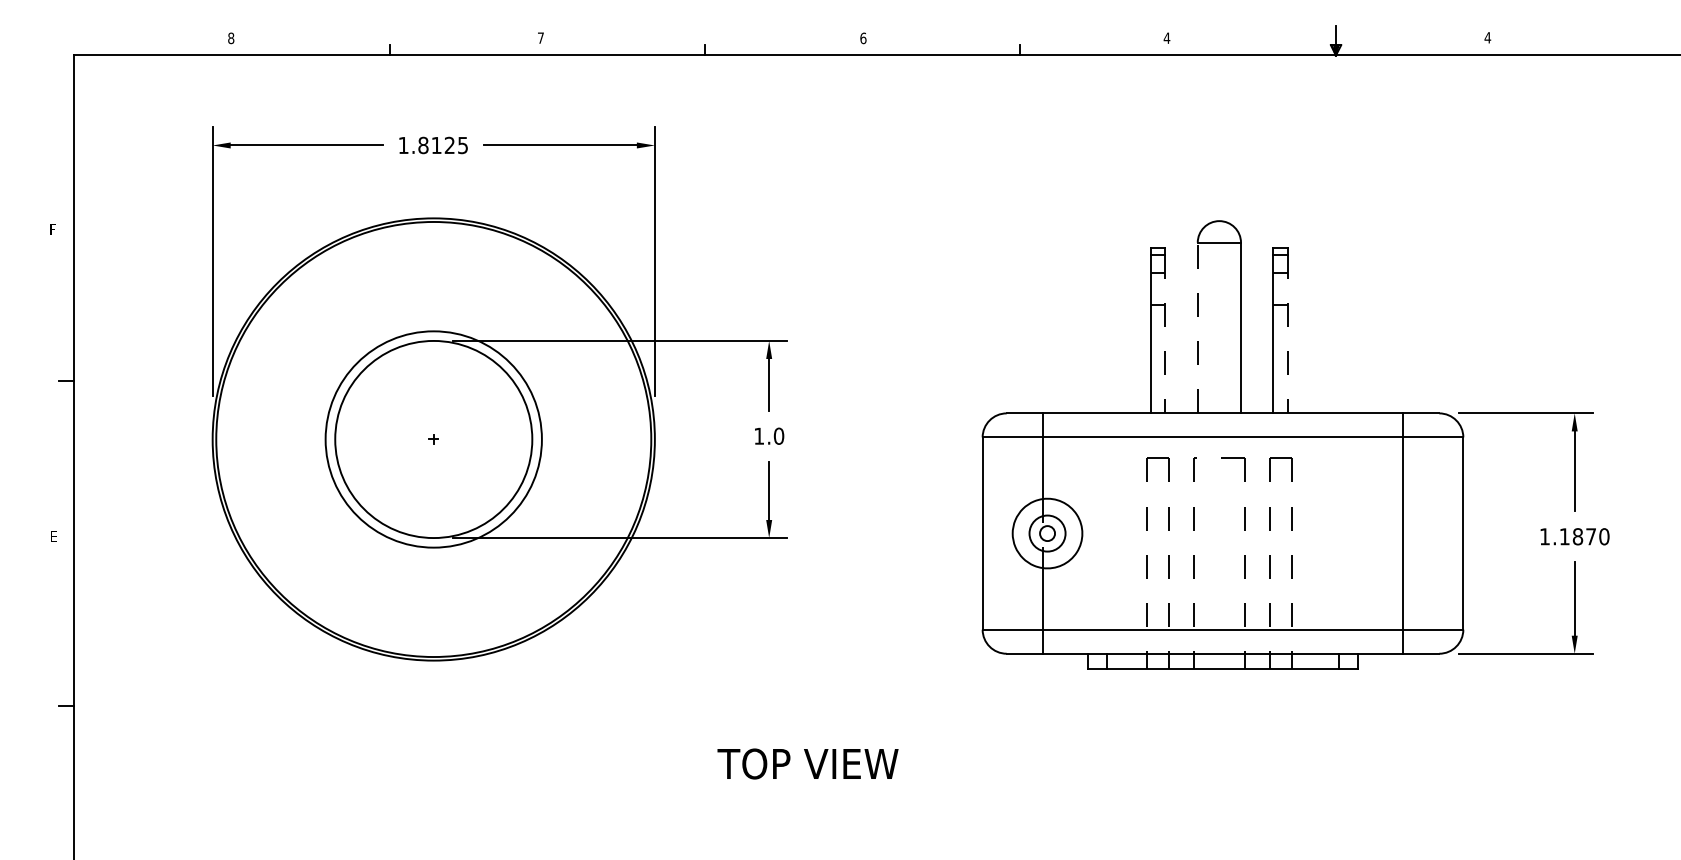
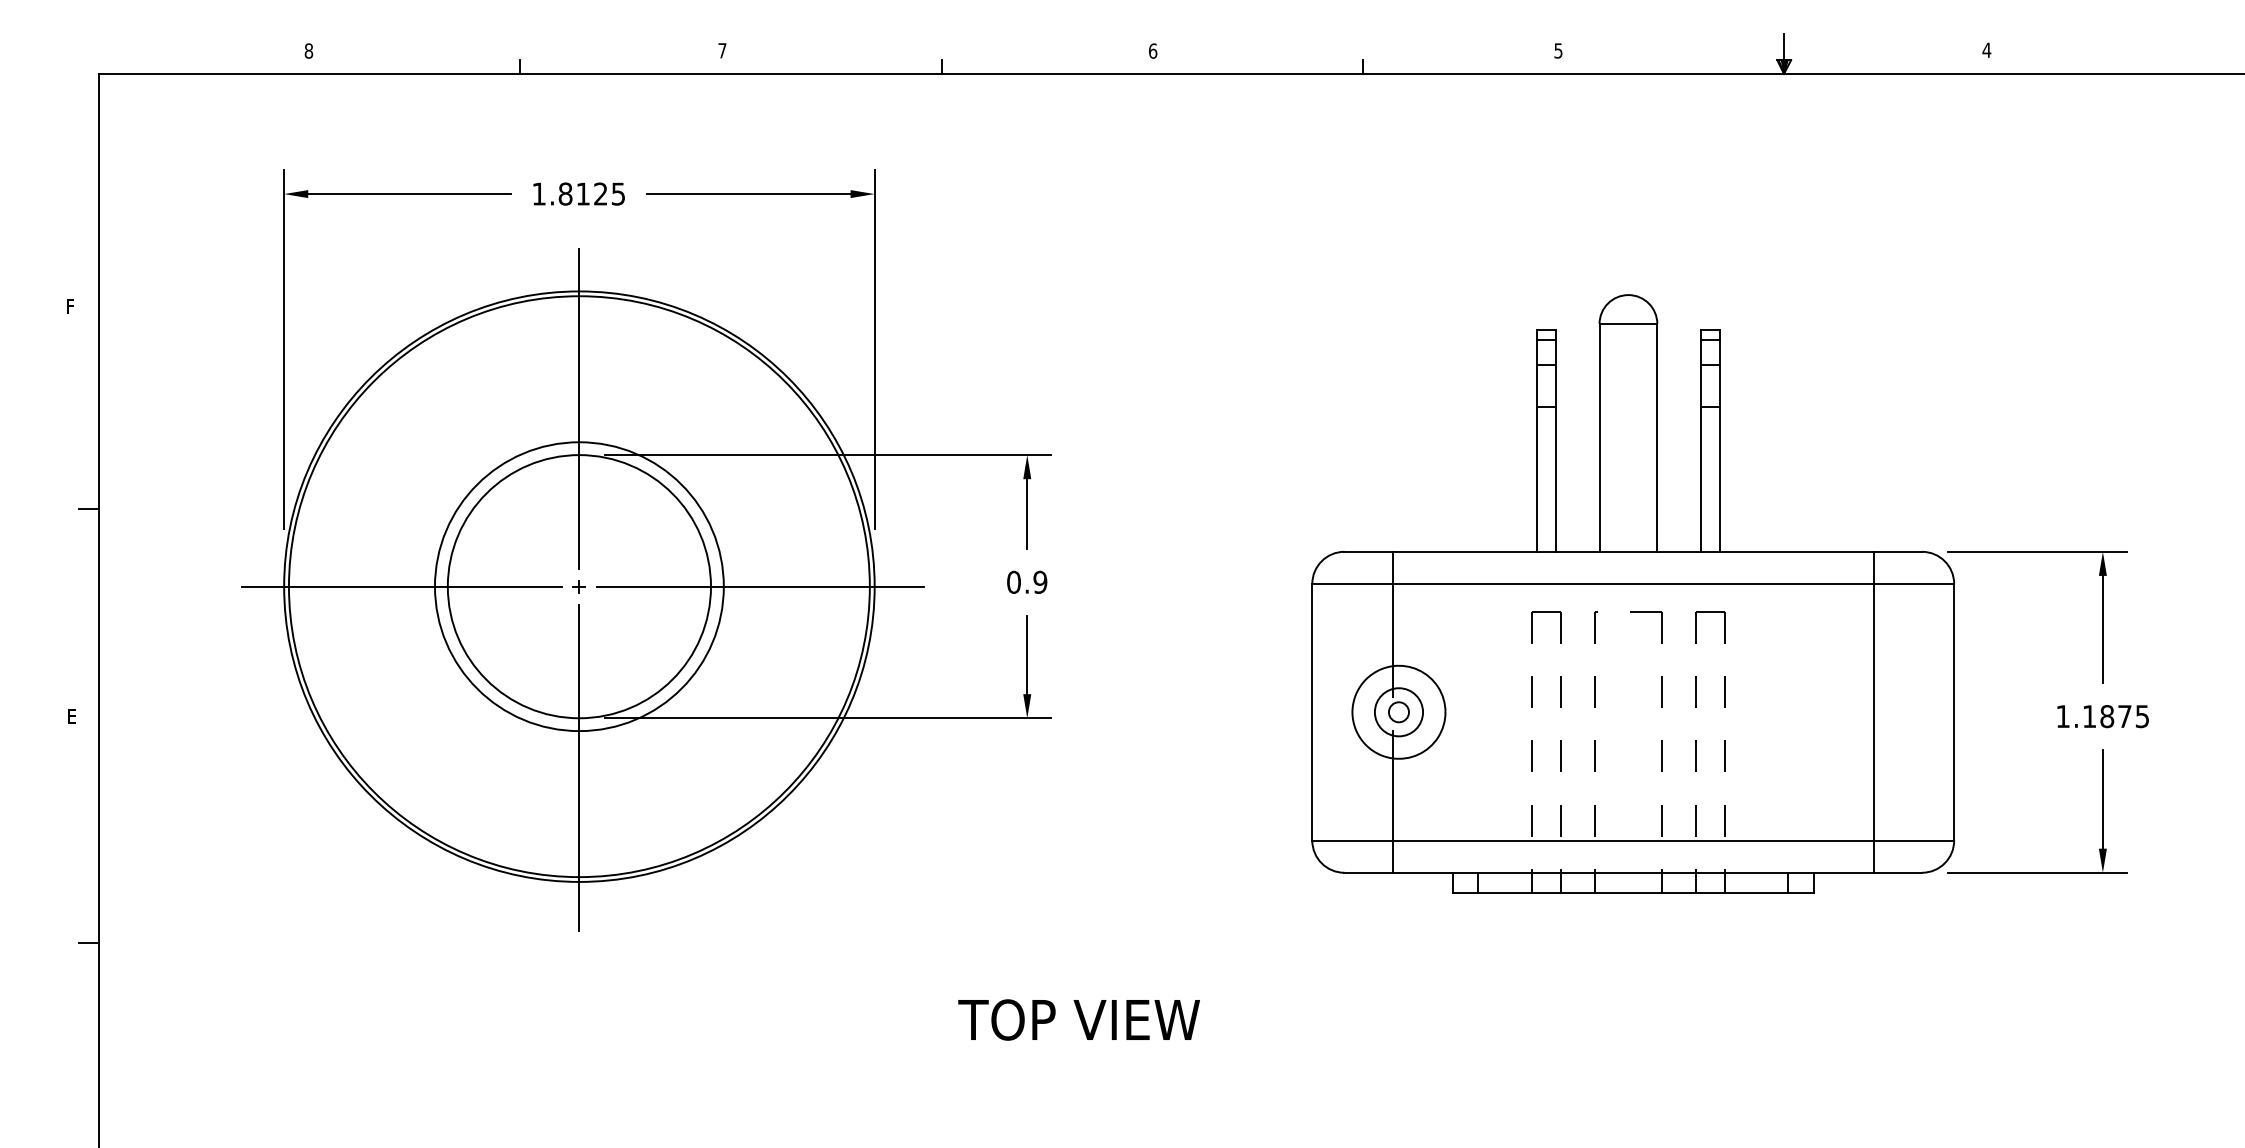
text: (1166, 37) -> (1557, 49), 4 -> 5
line: (433, 306) -> (579, 409), added
line: (1197, 327) -> (1599, 437), dashed -> solid
line: (1165, 334) -> (1556, 446), dashed -> solid
line: (1287, 334) -> (1719, 446), dashed -> solid
text: (769, 435) -> (1027, 581), 1.0 -> 0.9
line: (300, 439) -> (401, 586), added
line: (569, 439) -> (760, 586), added
text: (1604, 536) -> (2142, 716), 1.1870 -> 1.1875
line: (433, 574) -> (579, 766), added

